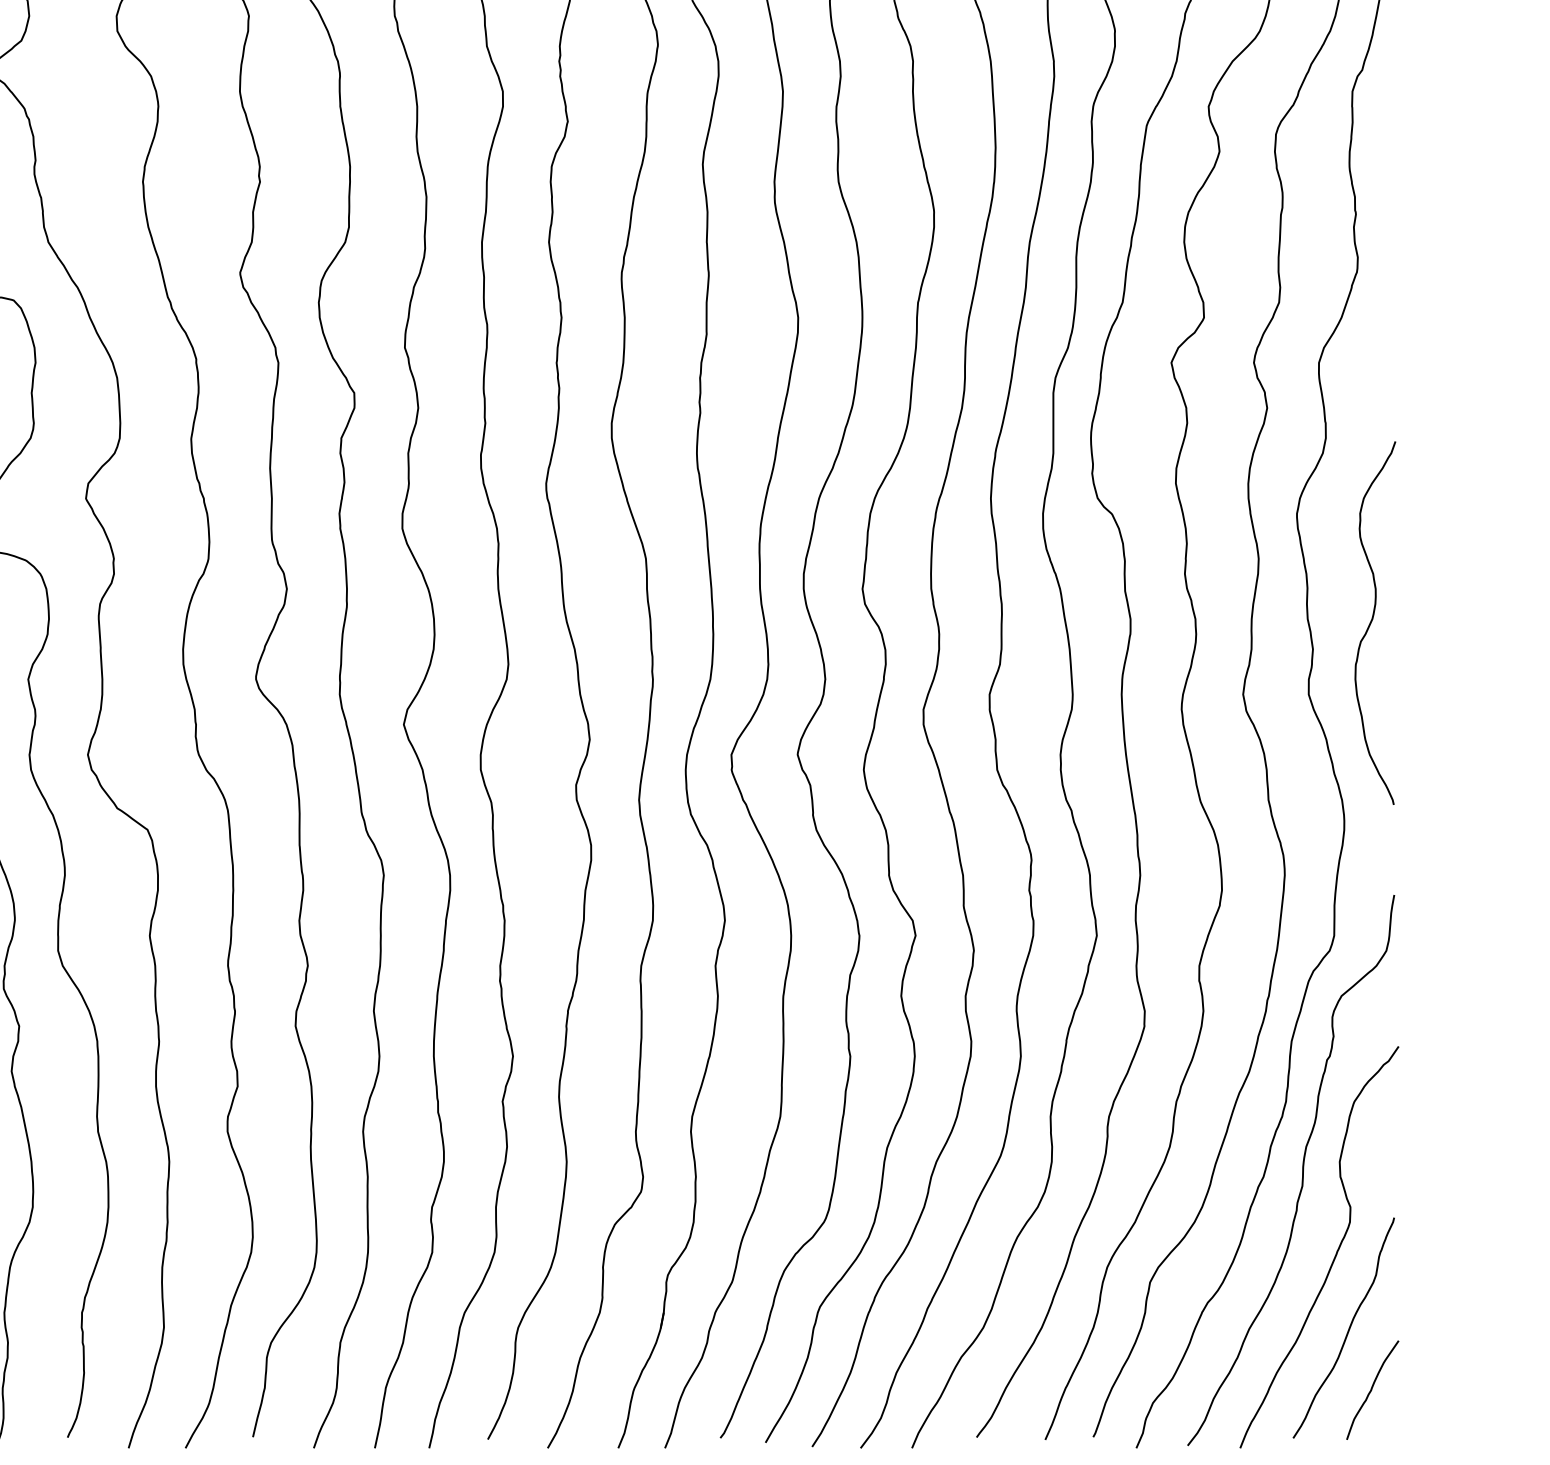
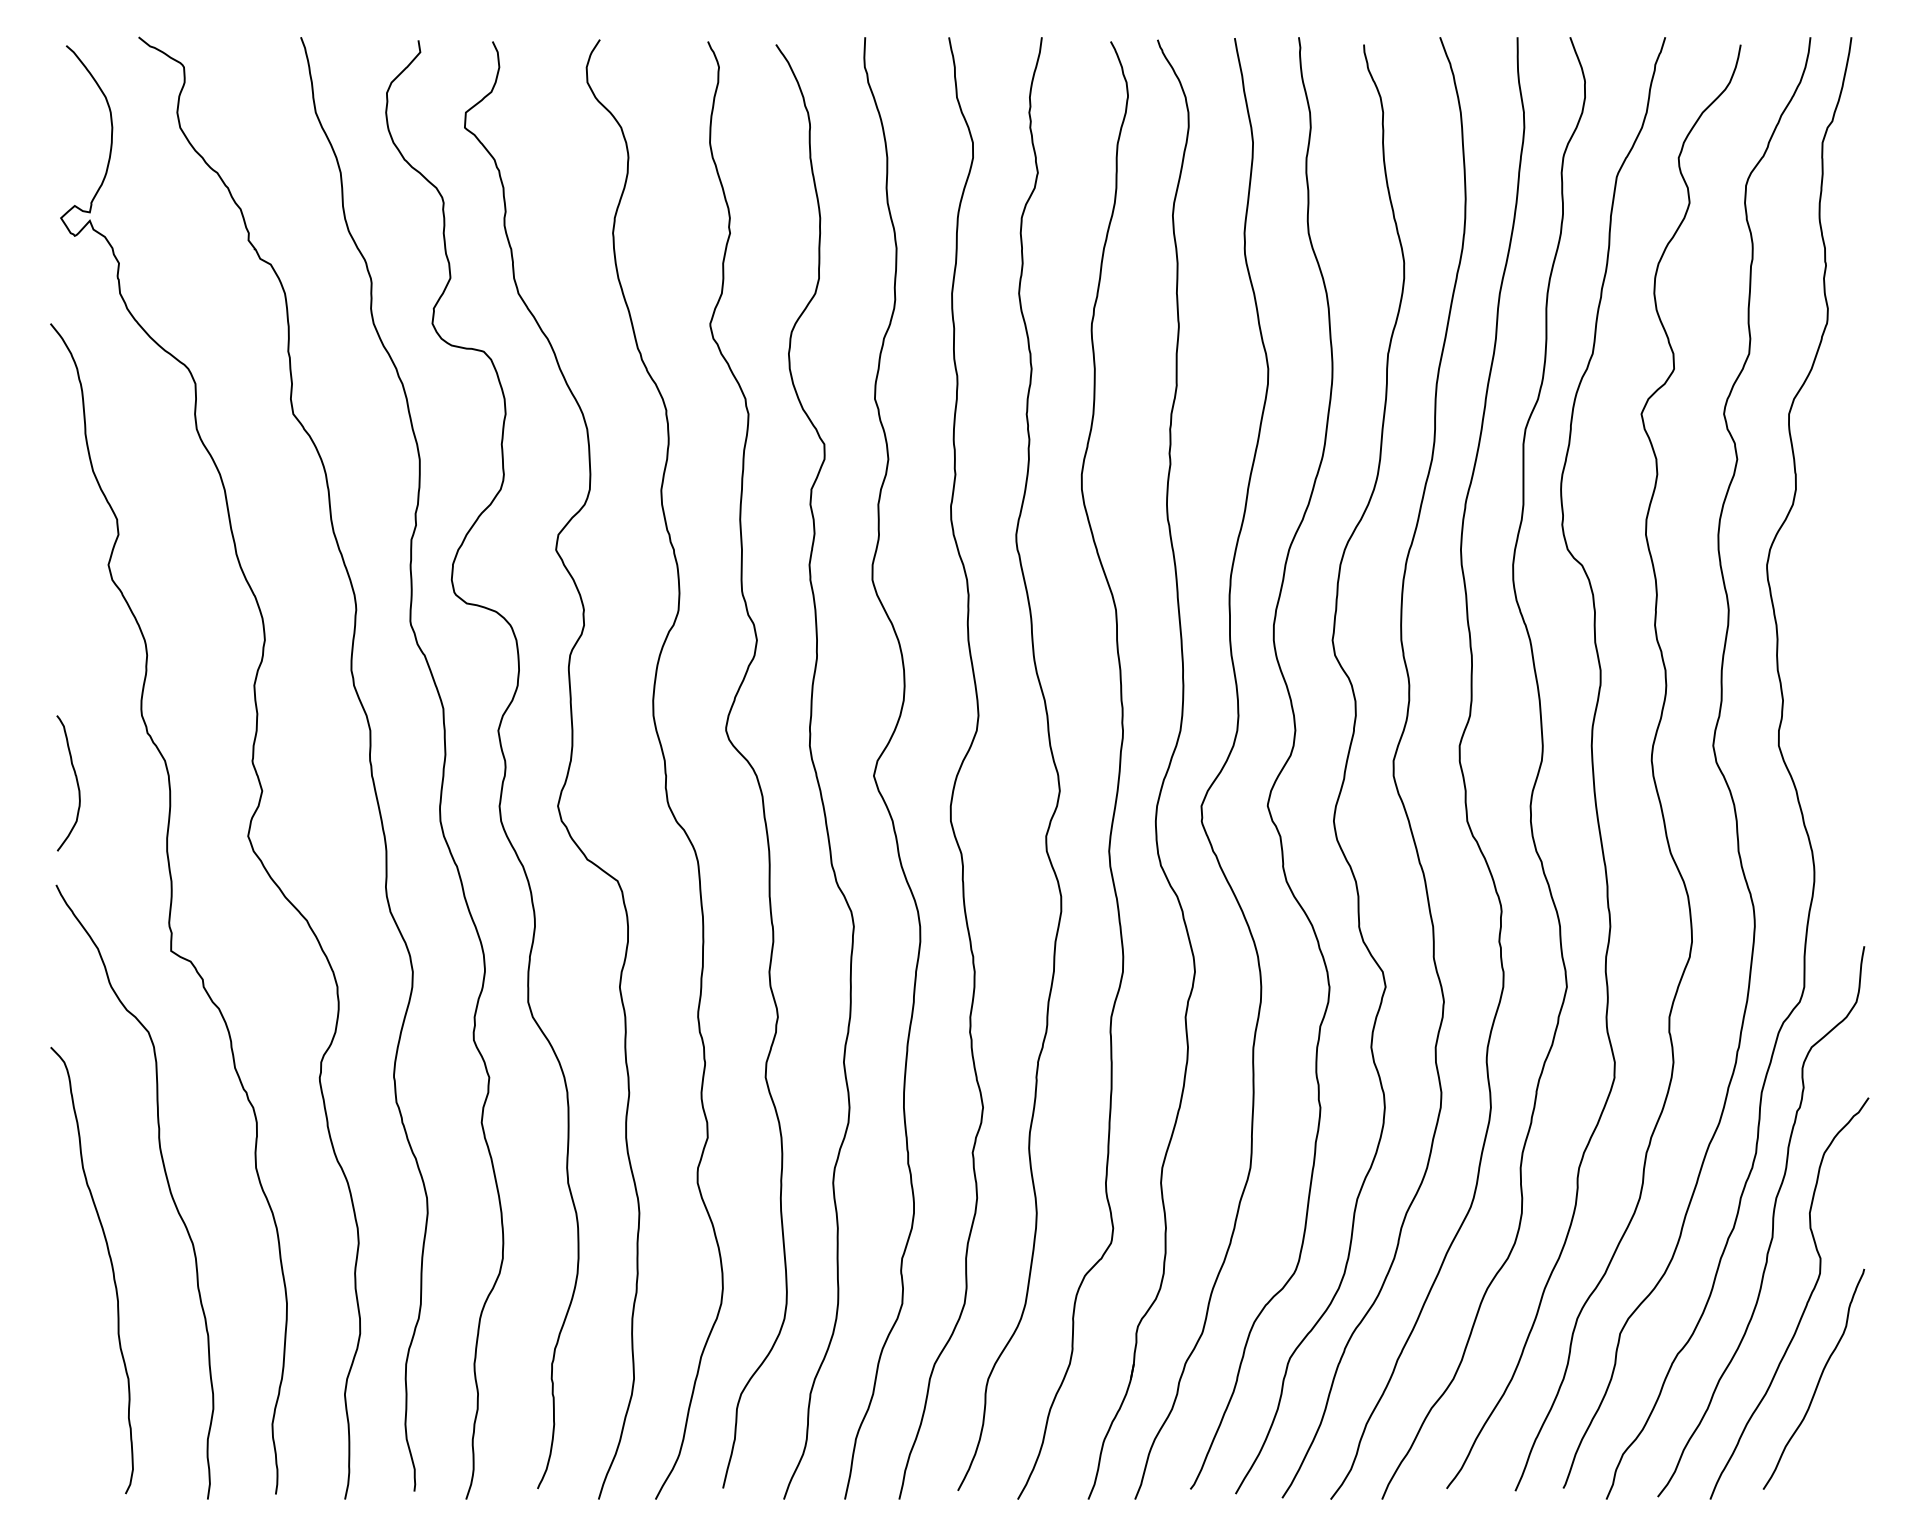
curve: (1372, 622) -> (1842, 673), removed
curve: (1372, 1390) -> (1842, 1441), removed

